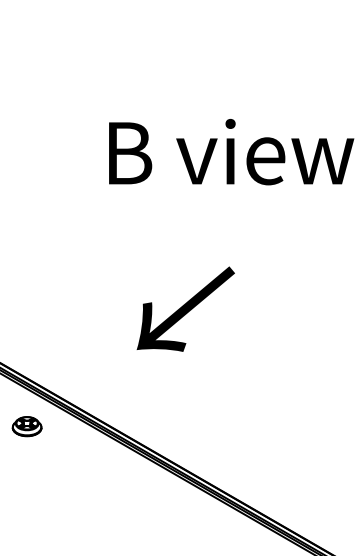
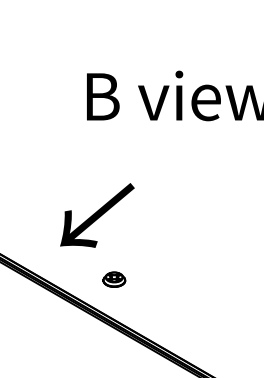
text: (185, 308) -> (97, 214), moved
part: (26, 426) -> (113, 279), moved

